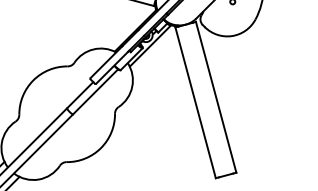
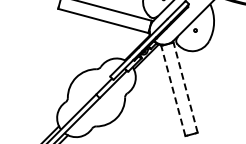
line: (215, 97) -> (185, 87), solid -> dashed
line: (195, 102) -> (173, 90), solid -> dashed

